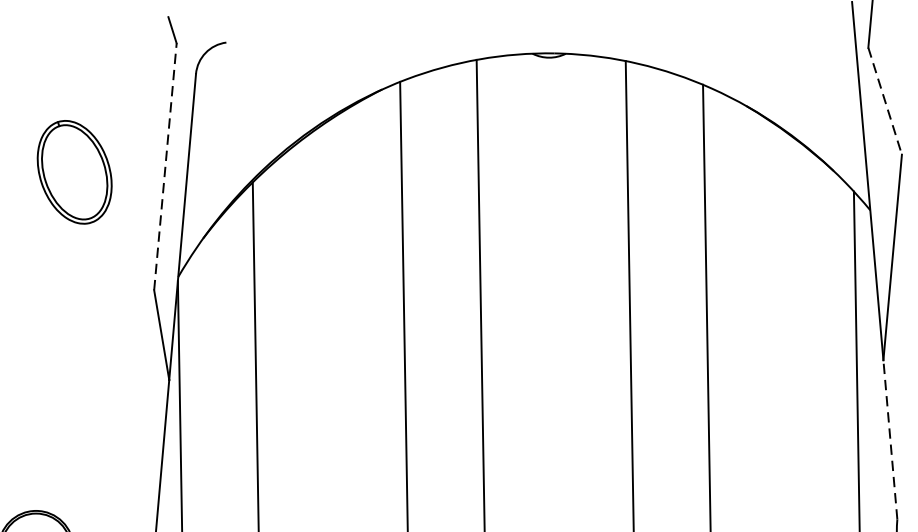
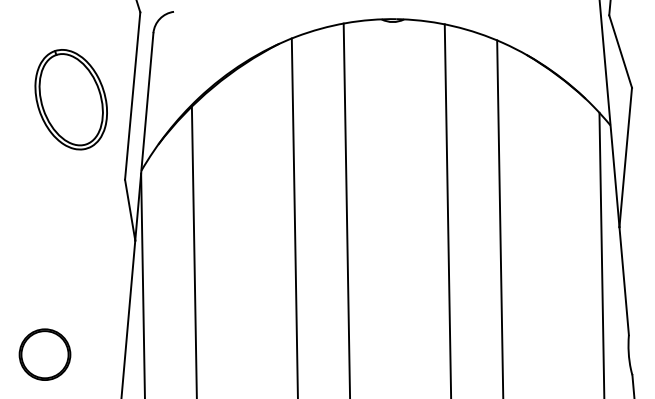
line: (884, 101) -> (620, 51), dashed -> solid
line: (165, 165) -> (132, 95), dashed -> solid
part: (73, 171) -> (70, 99), size x1.43
line: (890, 438) -> (624, 280), dashed -> solid

